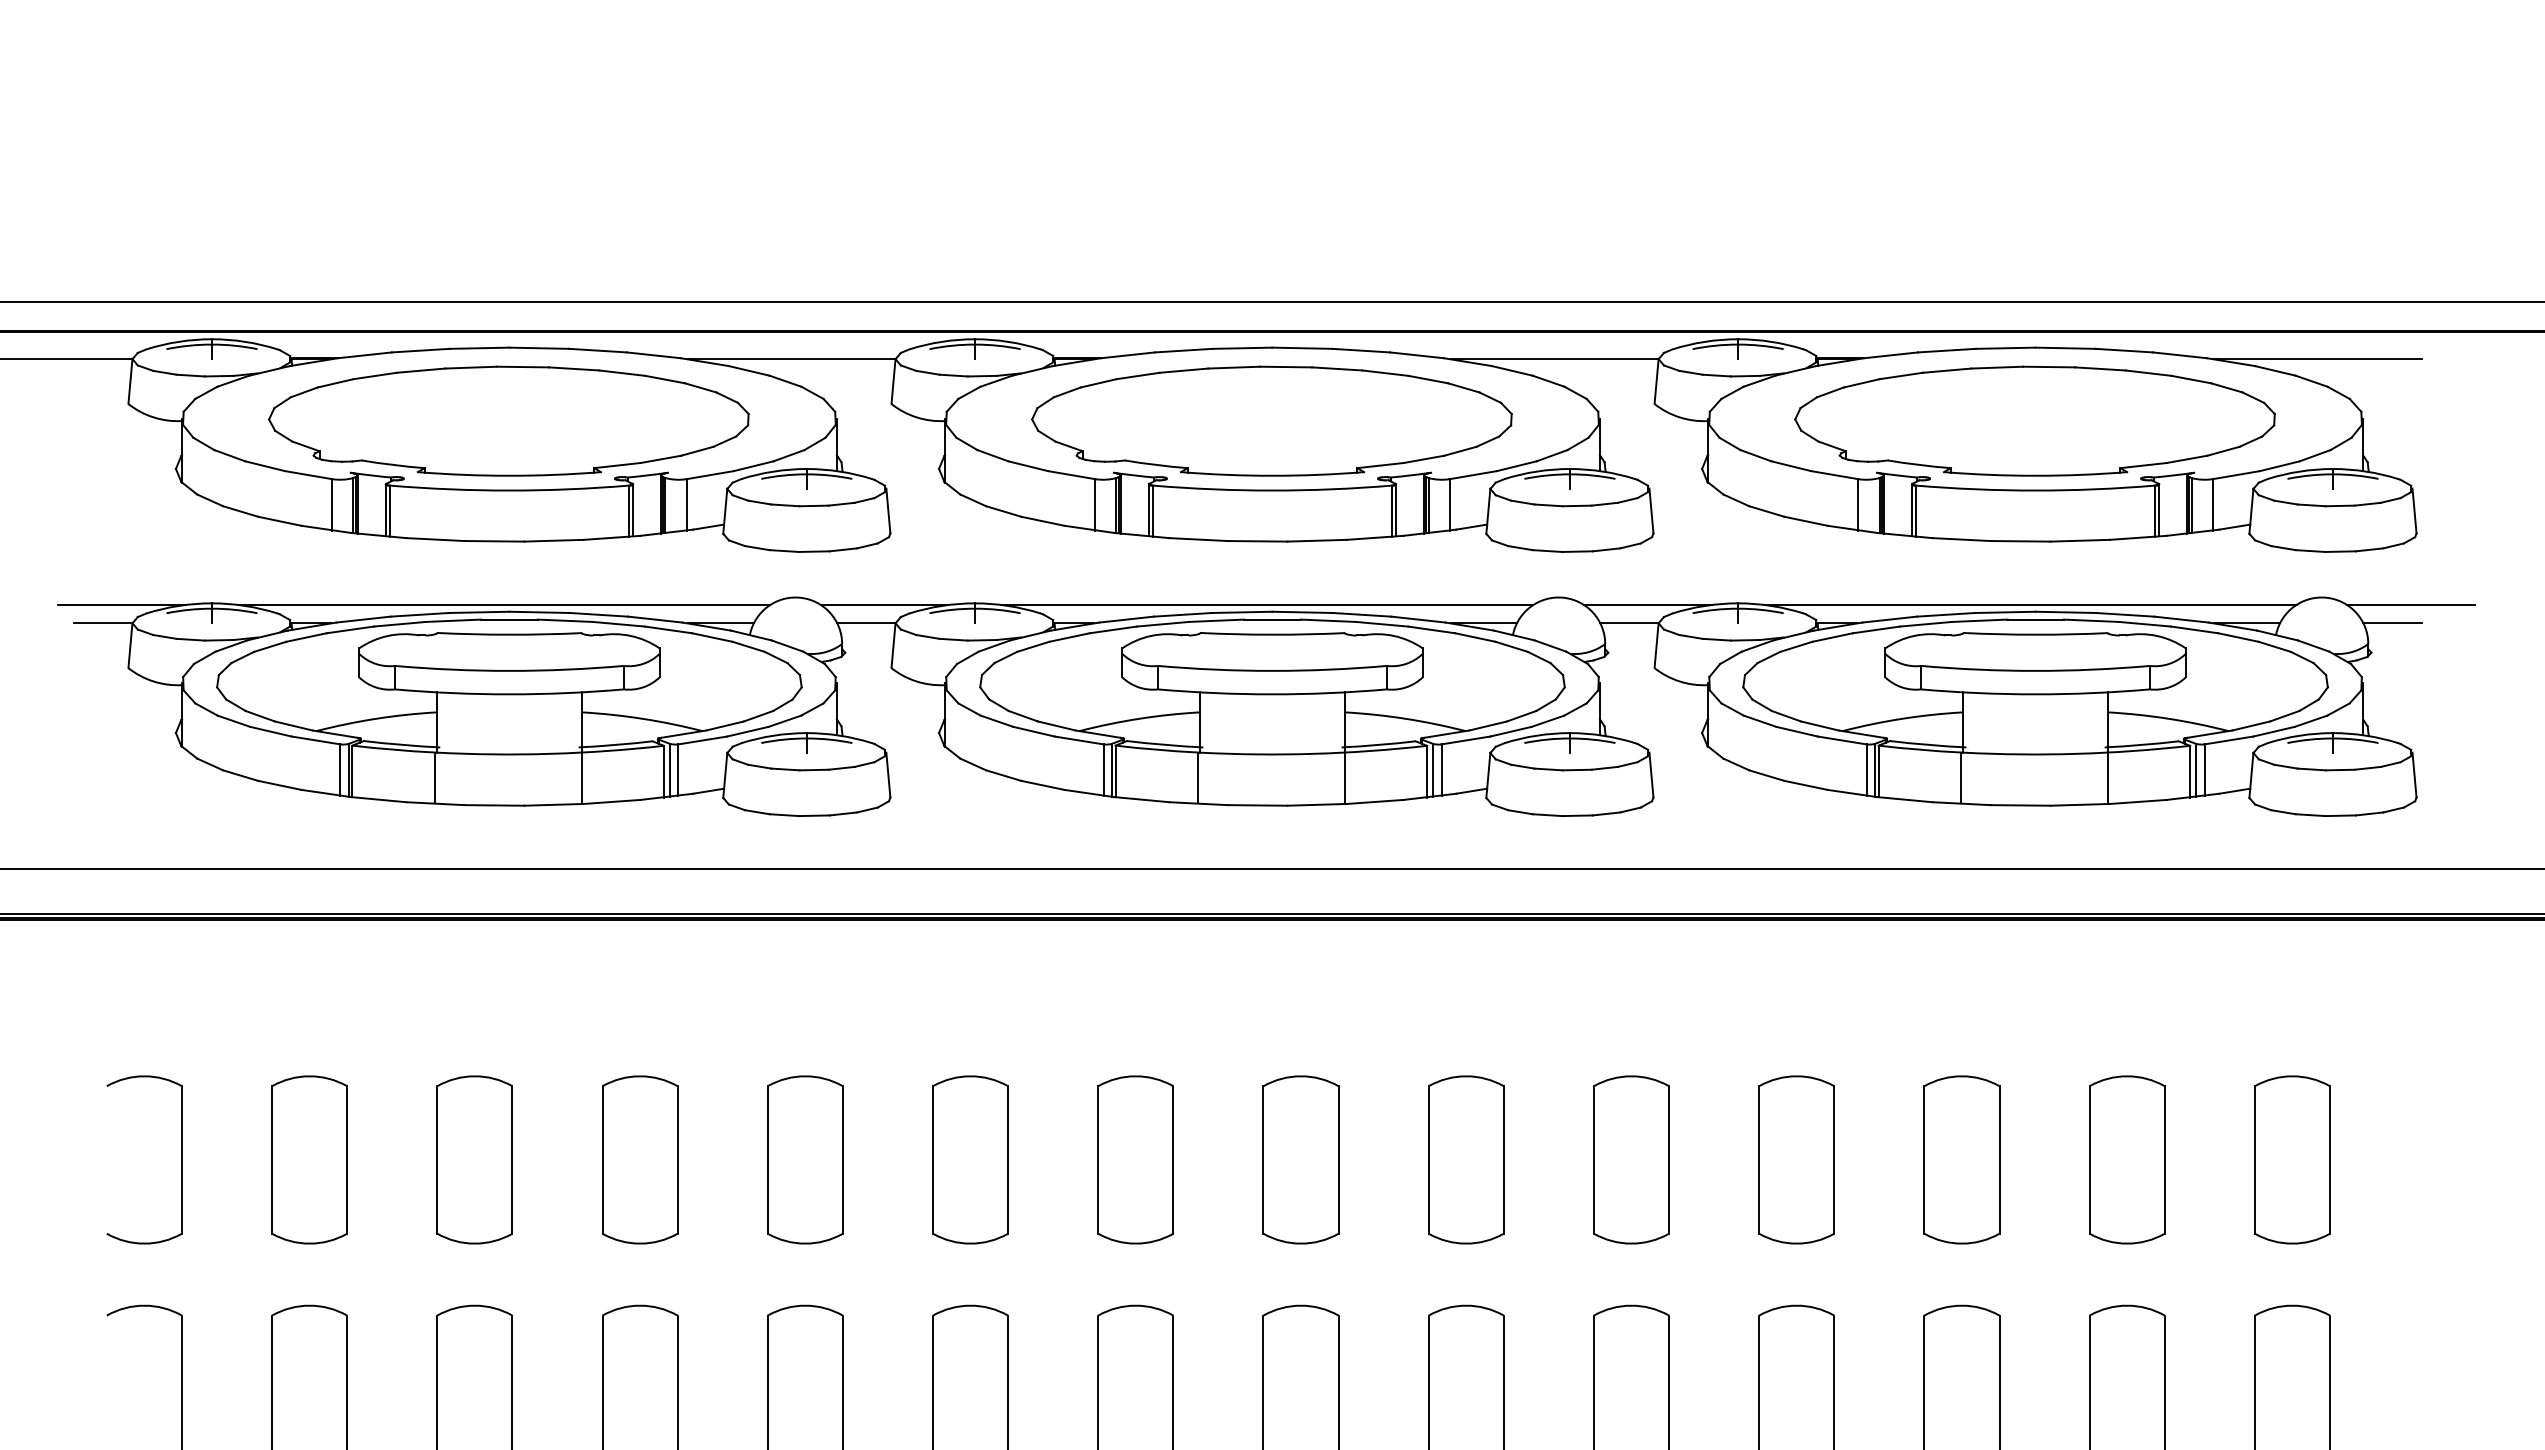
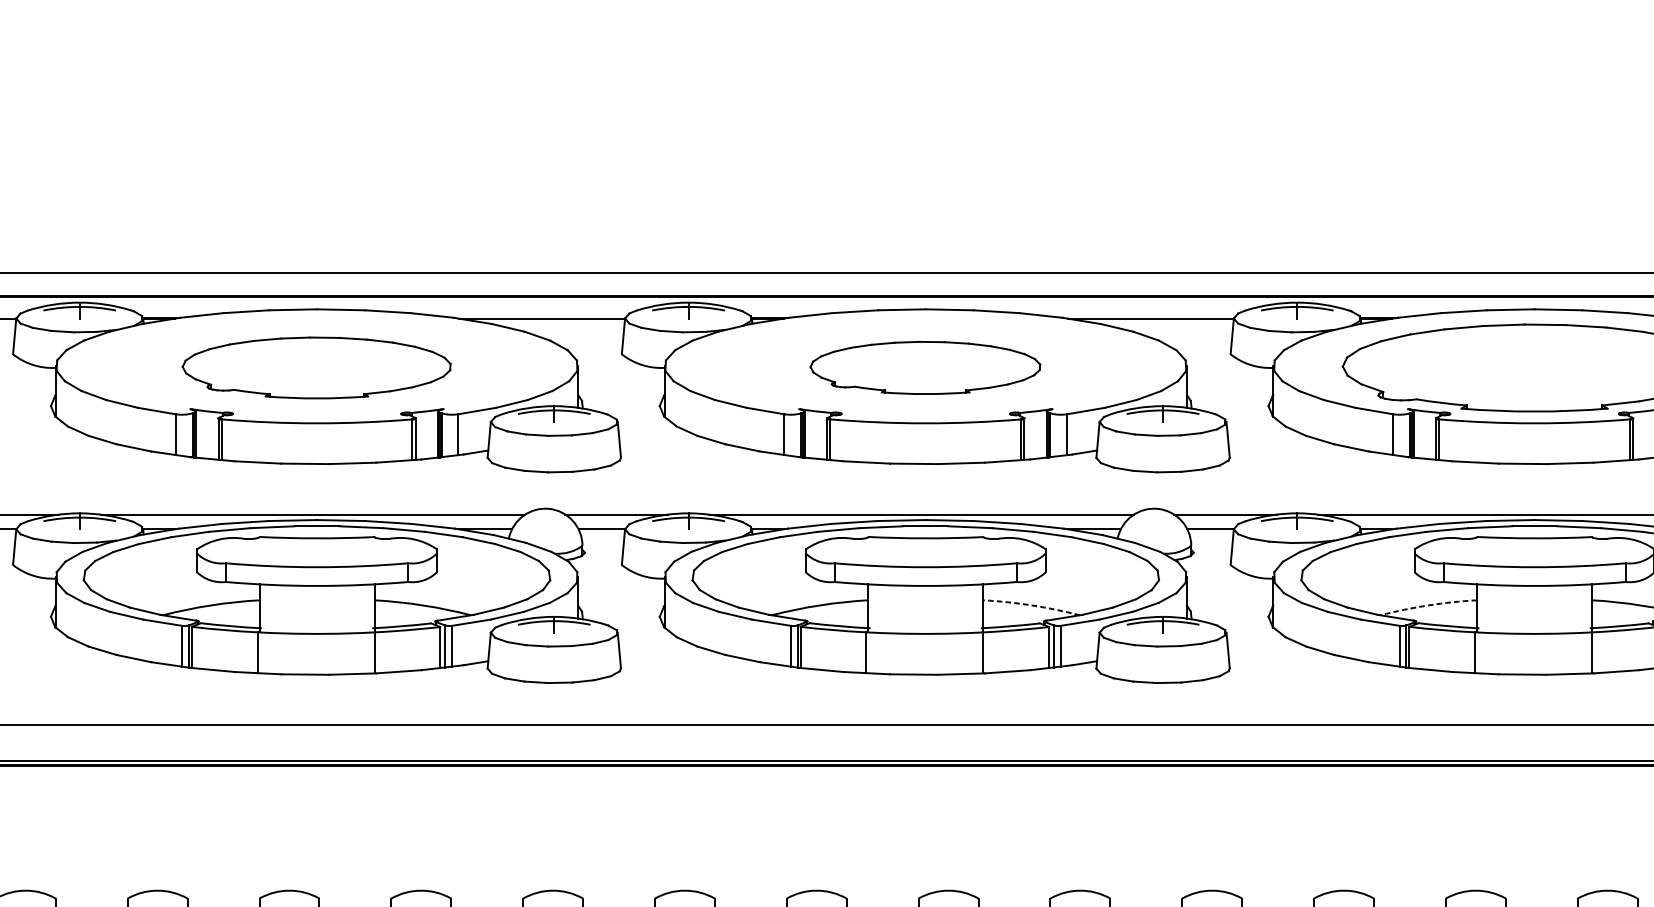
part: (508, 420) -> (316, 367), size x0.7
part: (1271, 420) -> (925, 367), size x0.6
arc: (1405, 718) -> (1031, 605), solid -> dashed
arc: (1902, 718) -> (1428, 605), solid -> dashed

